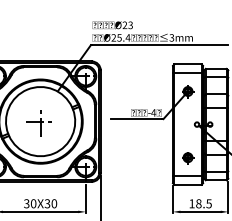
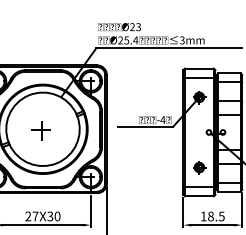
part: (38, 123) -> (40, 131), size x0.7
text: (30, 203) -> (32, 216), 30X30 -> 27X30

